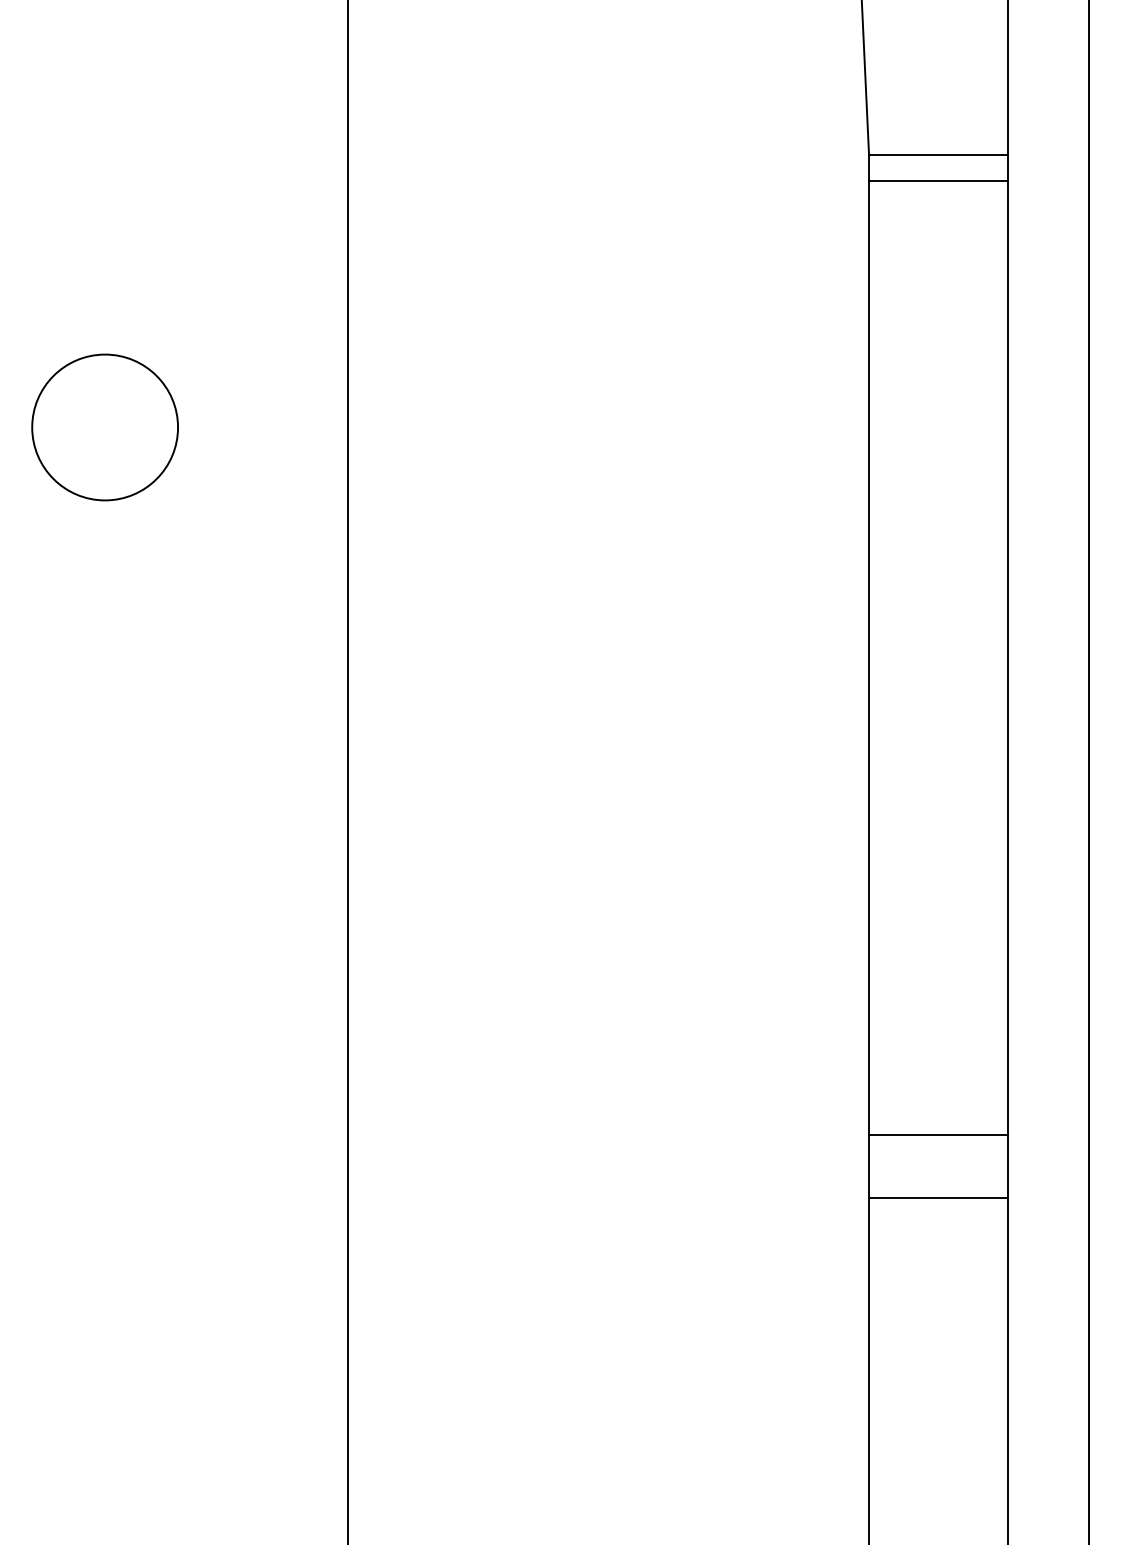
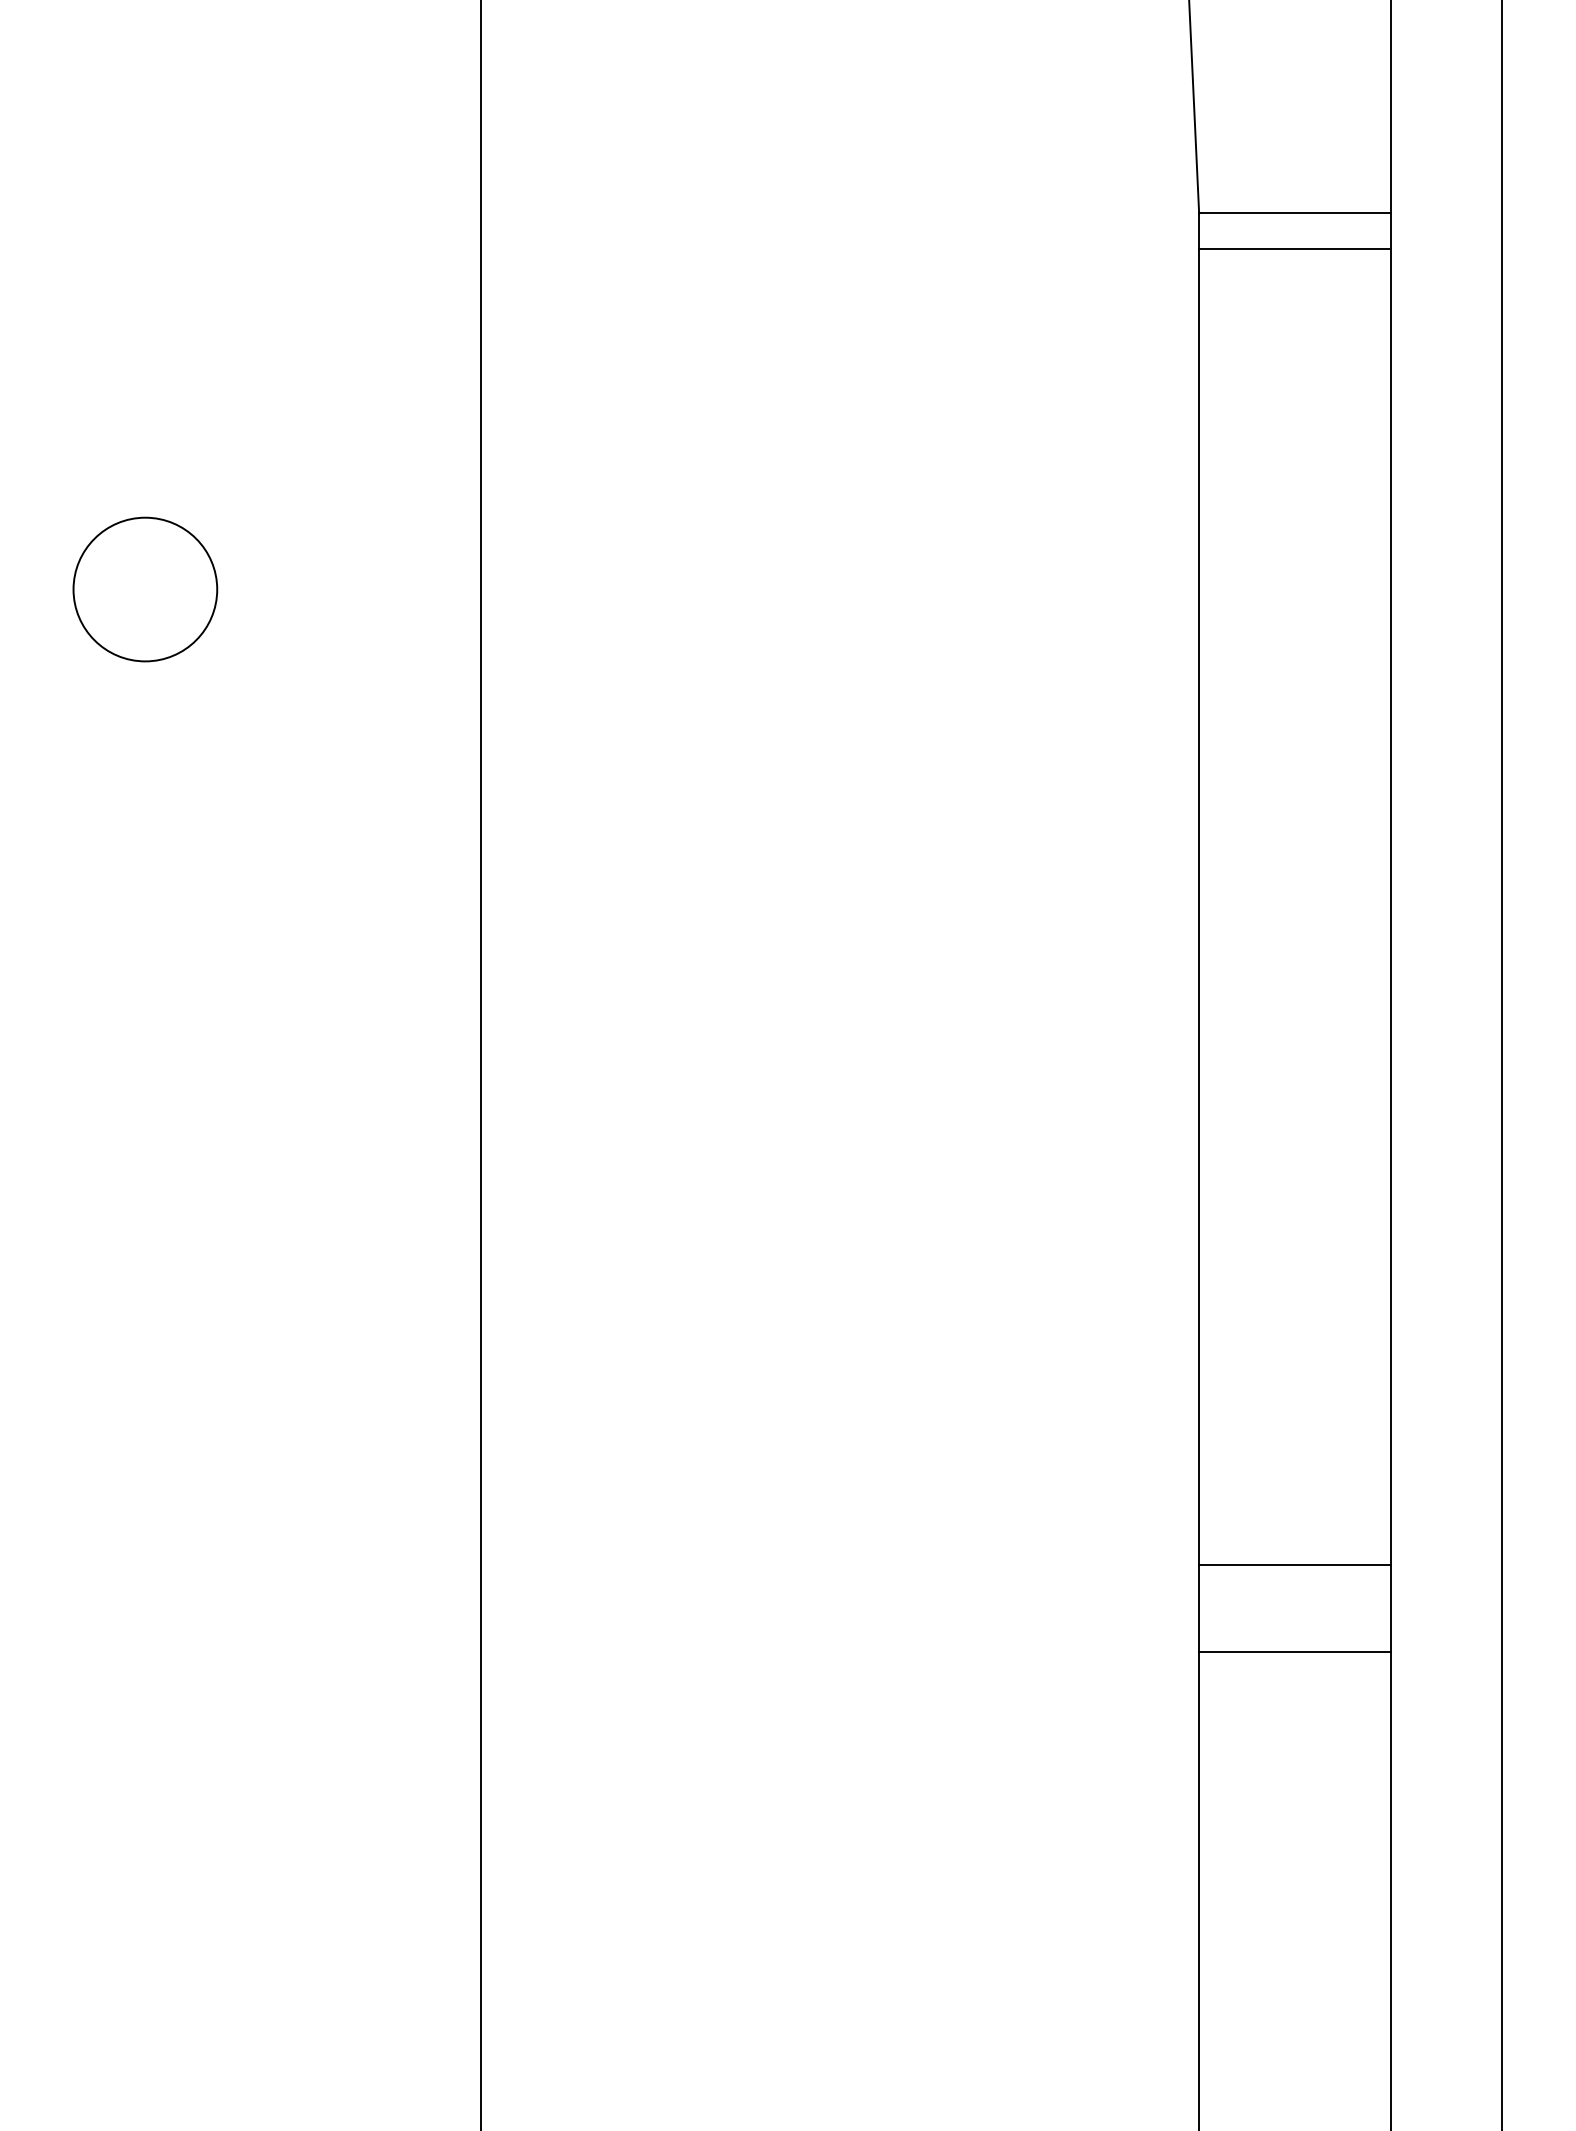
circle: (105, 427) -> (145, 589), size x0.71

